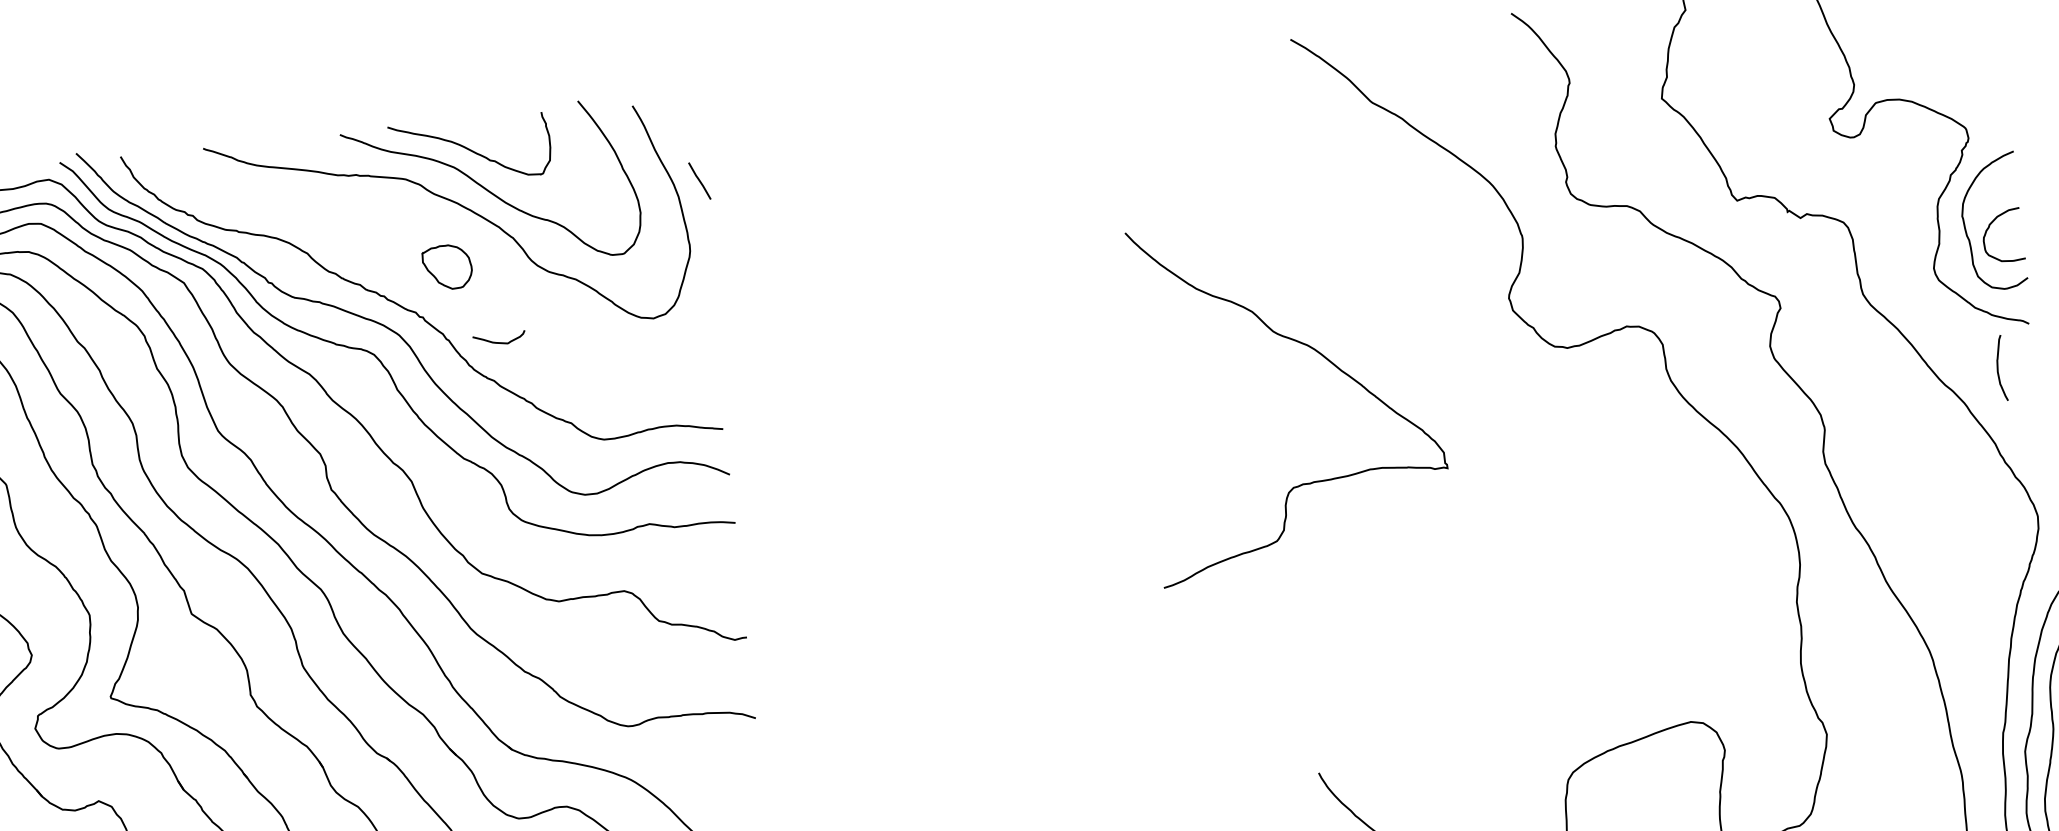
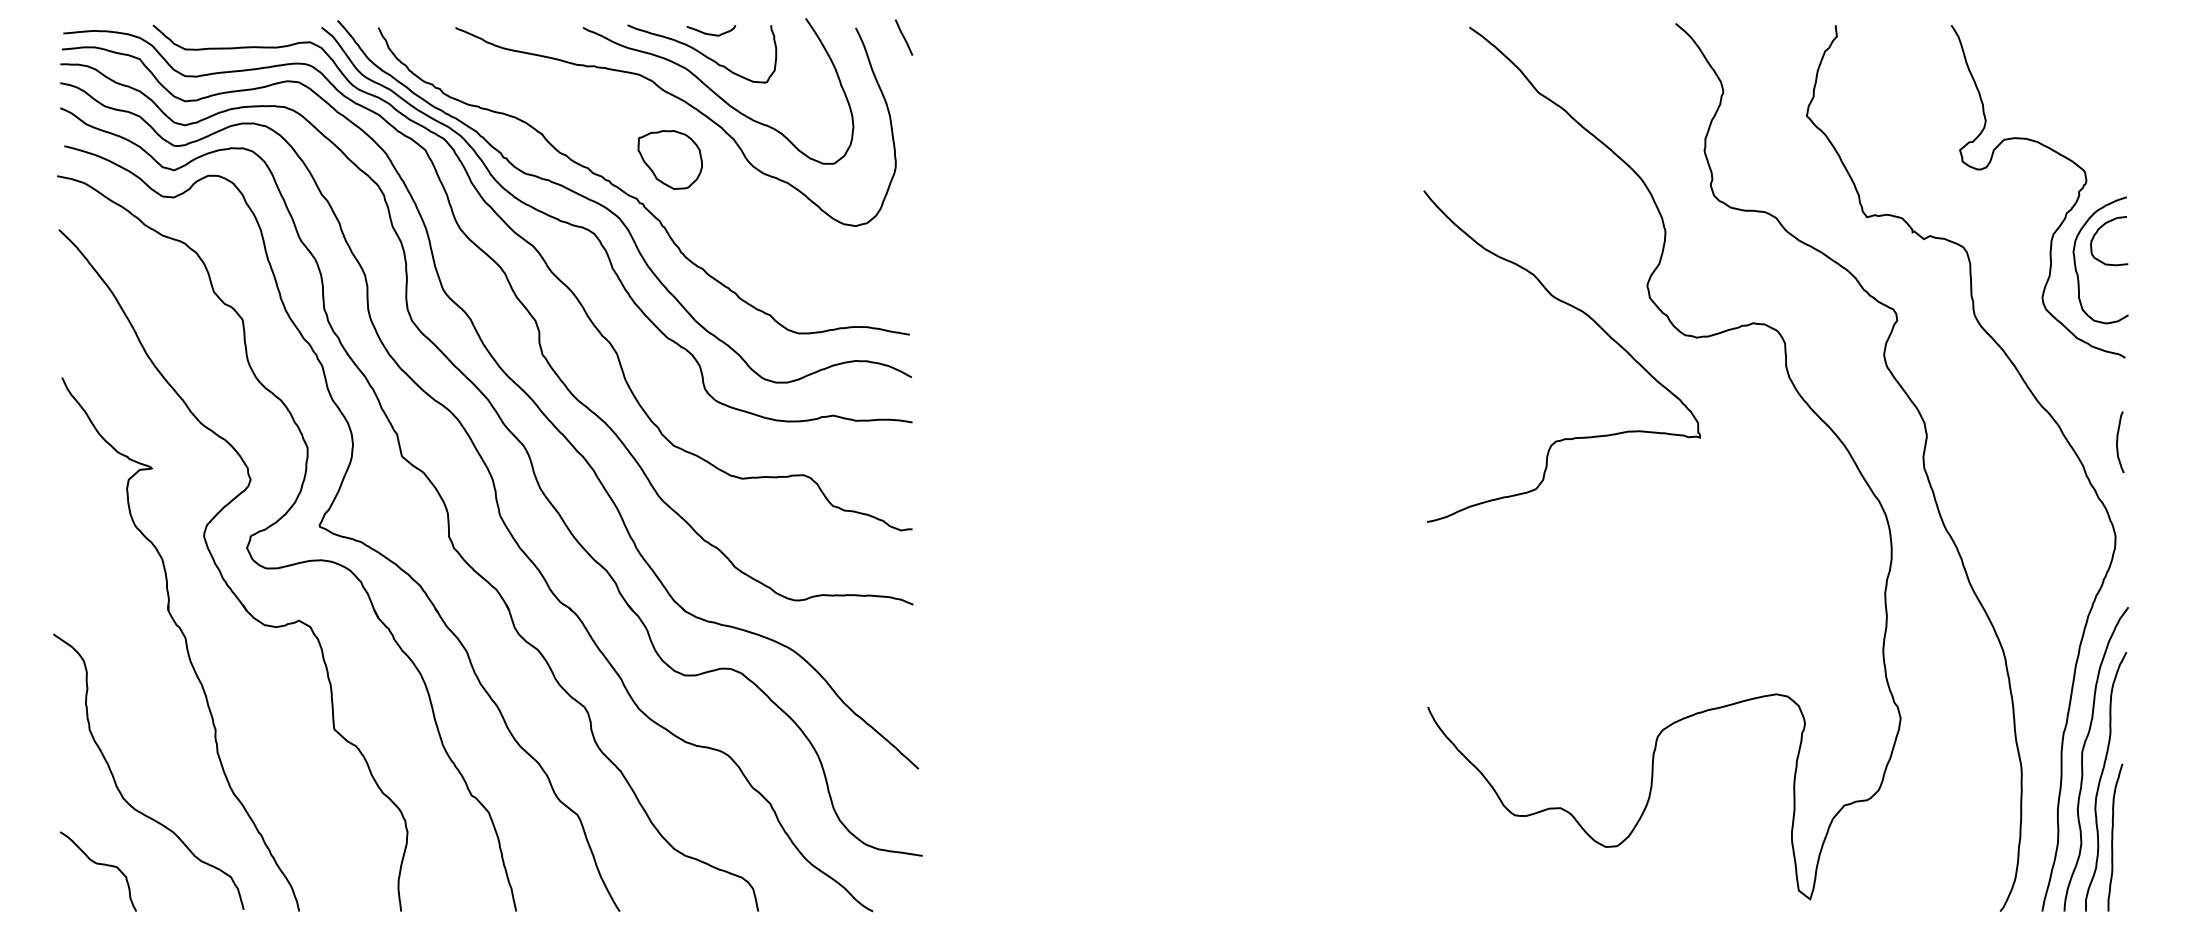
line: (700, 180) -> (904, 37), moved
curve: (1988, 230) -> (2096, 234), moved
part: (446, 266) -> (669, 159), size x1.43
curve: (499, 341) -> (711, 33), moved
curve: (1316, 352) -> (1589, 318), moved
curve: (1998, 366) -> (2118, 440), moved

